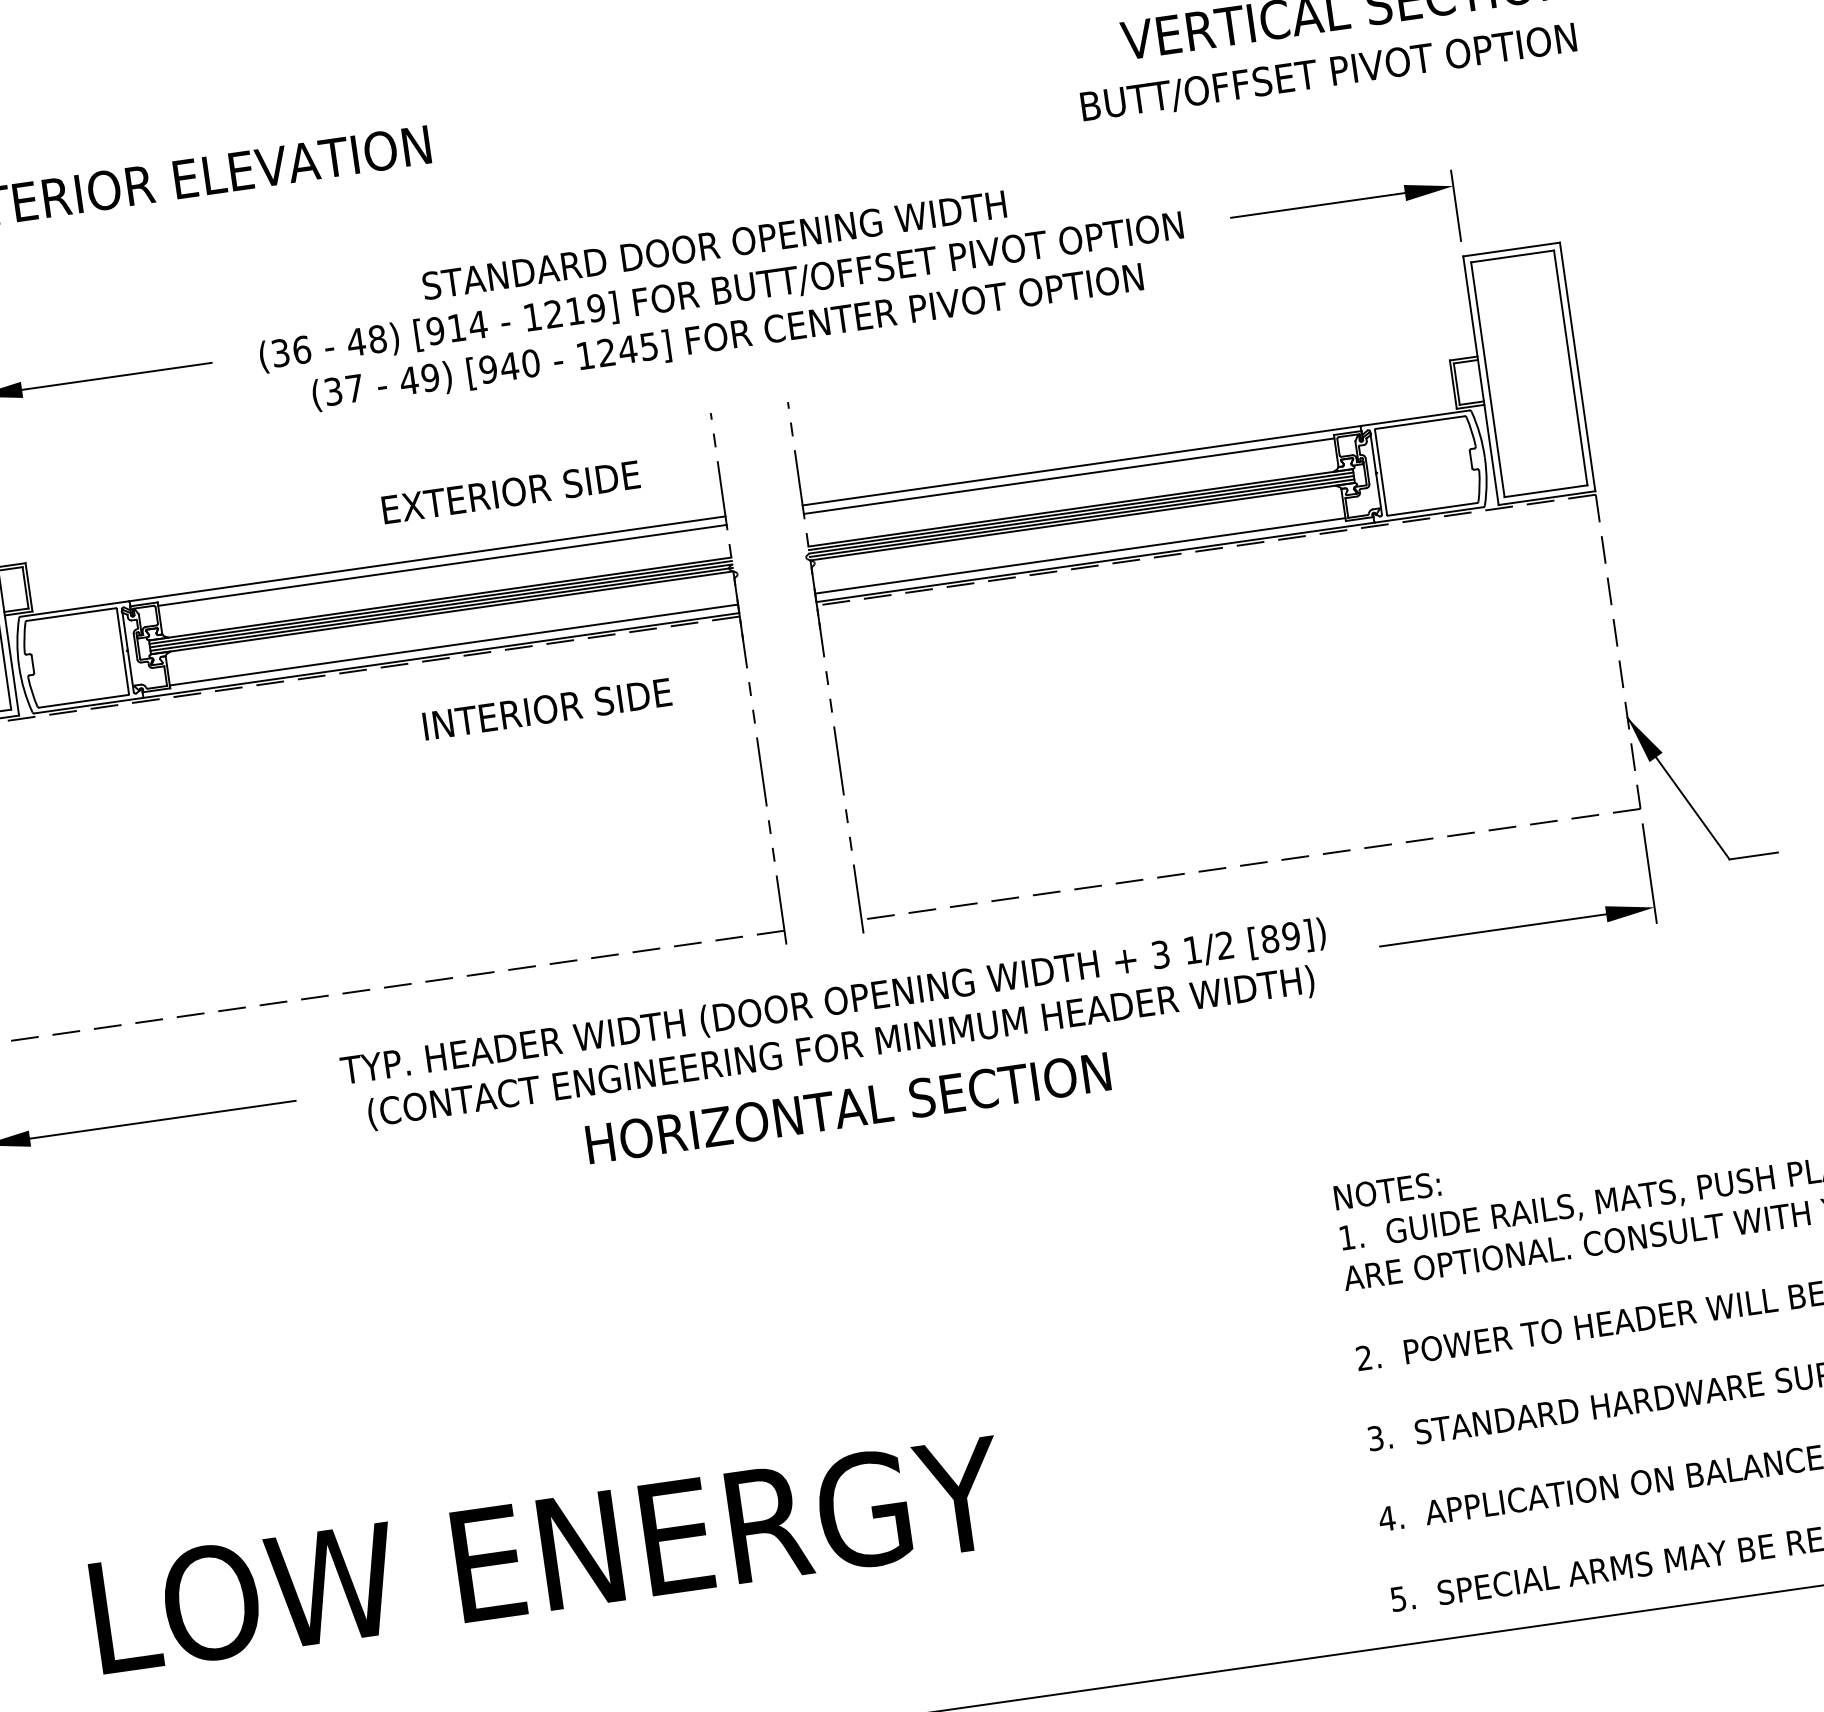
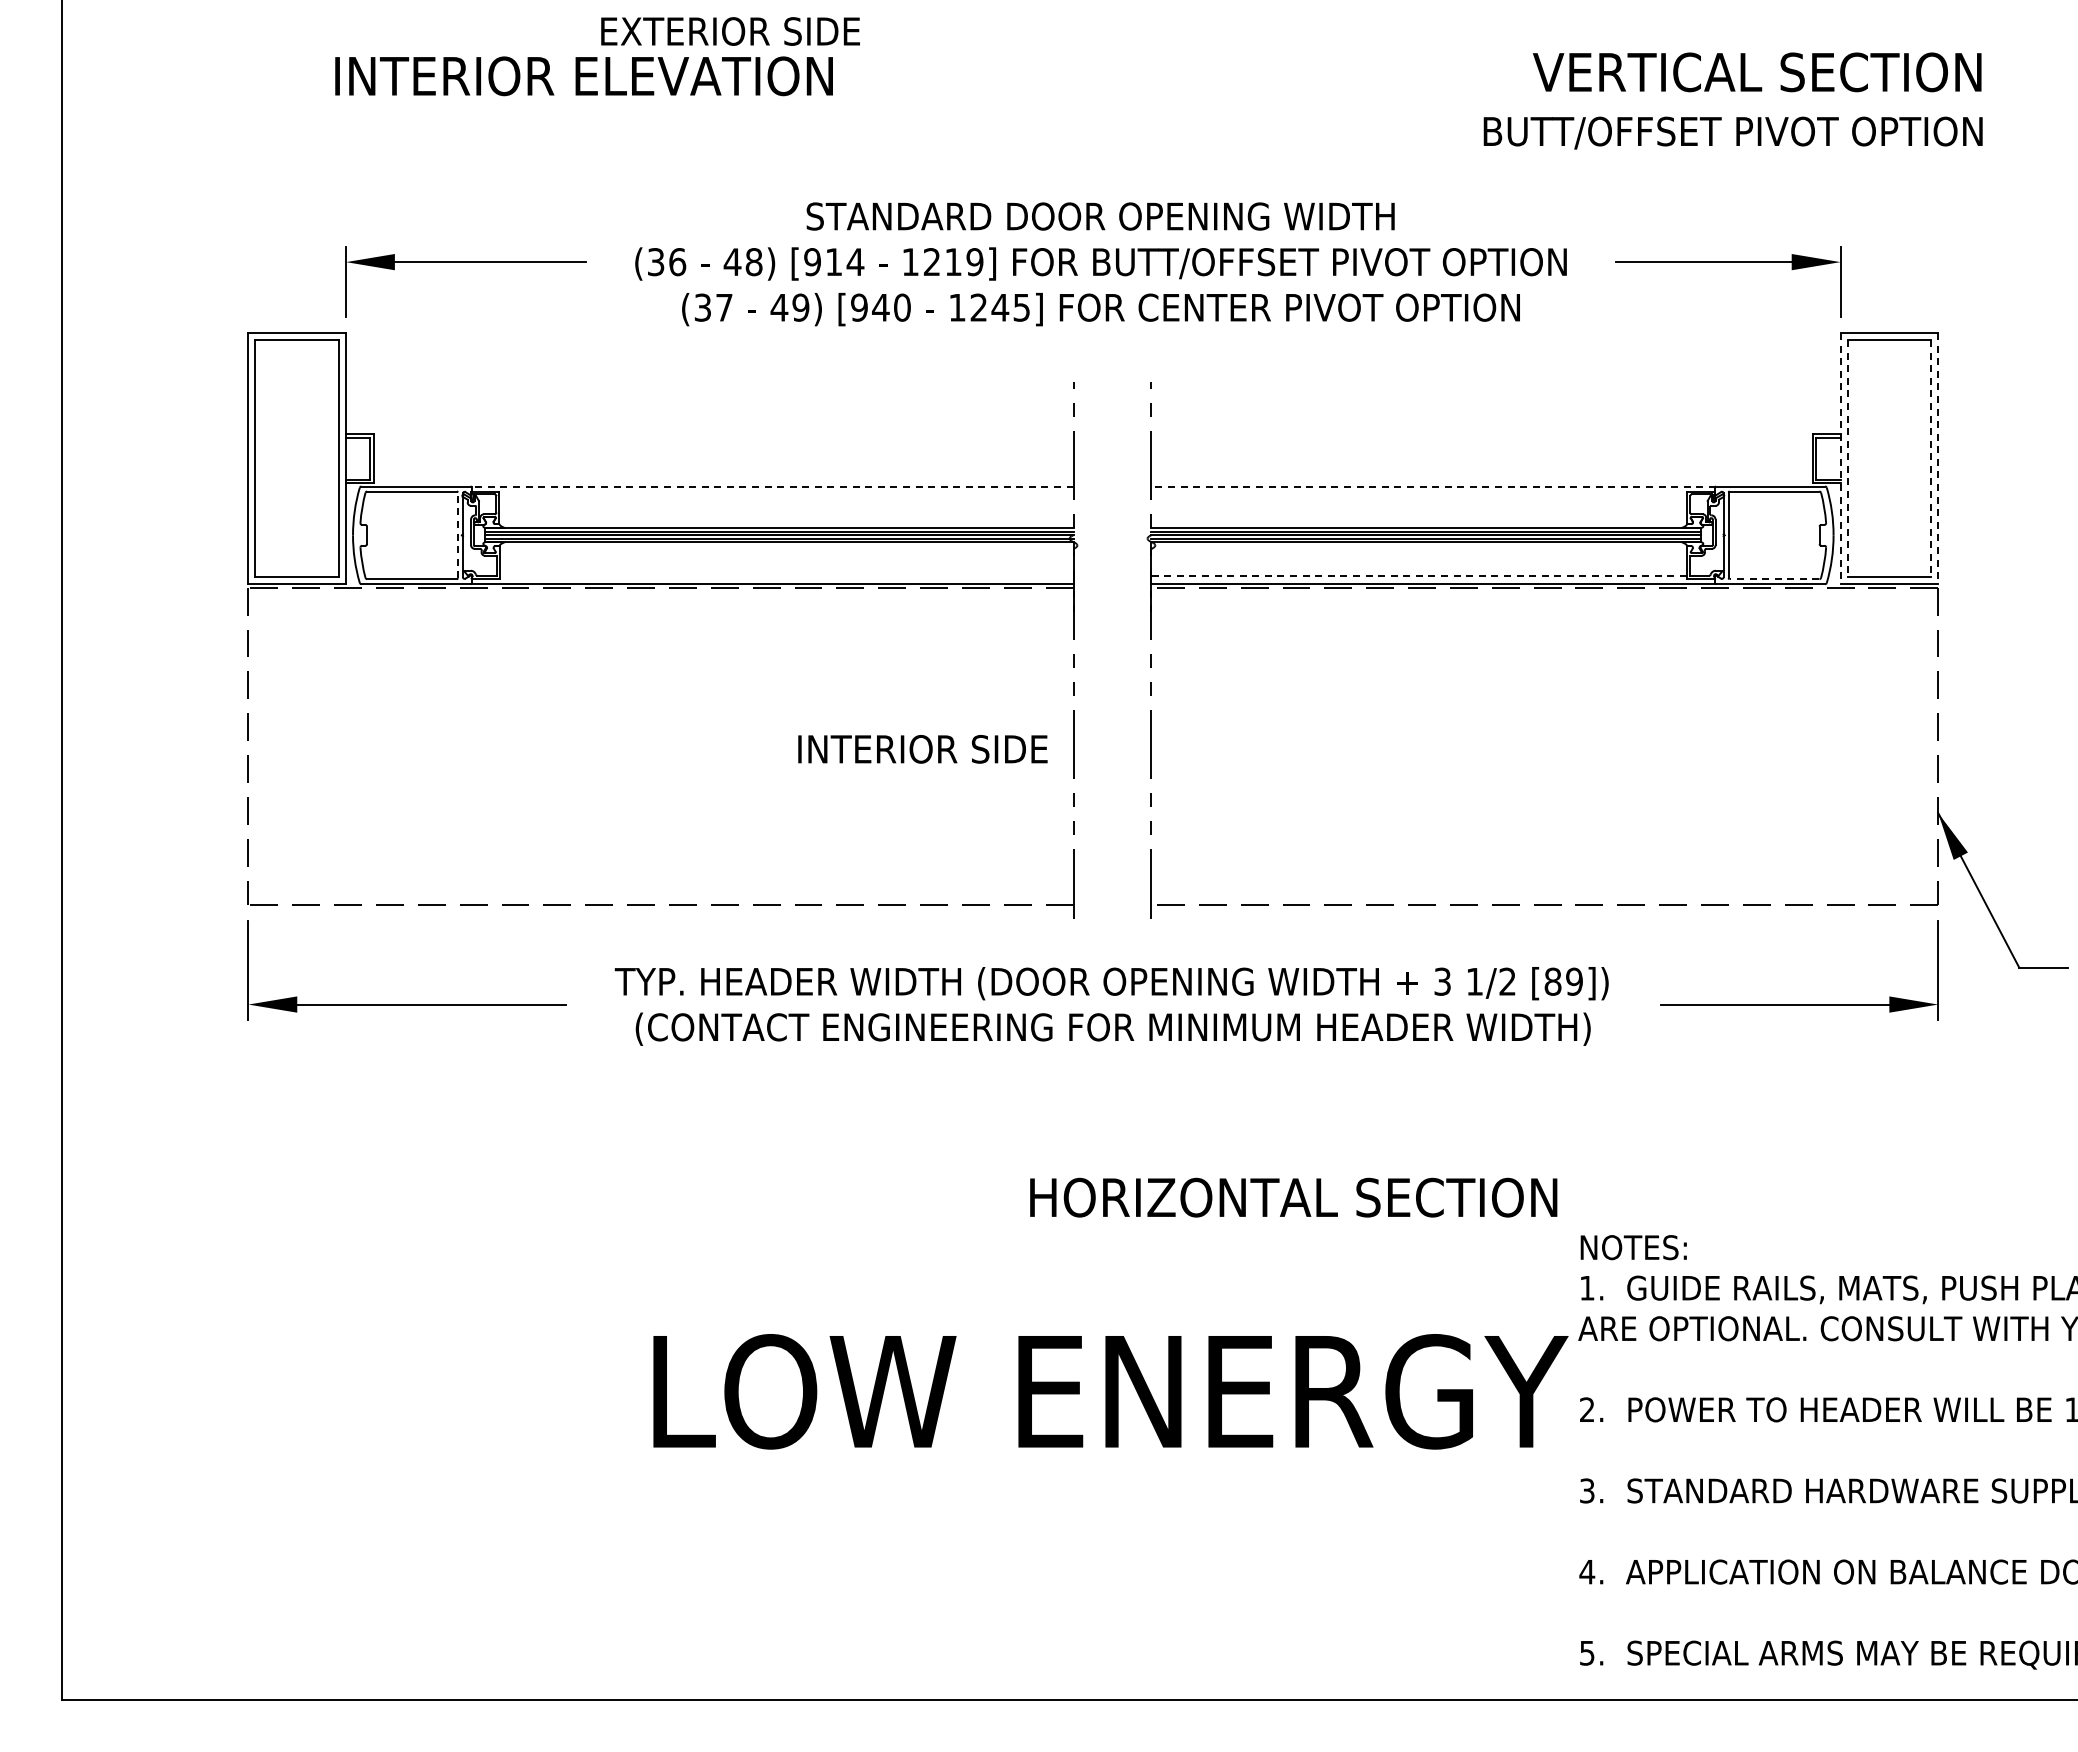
line: (1577, 366) -> (1938, 458), solid -> dashed
line: (1571, 367) -> (1931, 458), solid -> dashed
line: (1487, 379) -> (1847, 458), solid -> dashed
line: (1480, 380) -> (1840, 458), solid -> dashed
line: (1081, 465) -> (1433, 486), solid -> dashed
line: (1069, 476) -> (1419, 495), removed
text: (510, 492) -> (730, 31), moved
line: (1432, 509) -> (1774, 579), solid -> dashed
line: (1080, 555) -> (1419, 575), solid -> dashed
line: (426, 558) -> (771, 486), solid -> dashed
line: (442, 565) -> (786, 495), removed
line: (453, 644) -> (786, 575), removed
line: (122, 651) -> (457, 535), solid -> dashed
text: (546, 709) -> (922, 749), moved
text: (848, 1108) -> (1293, 1197), moved
text: (548, 1554) -> (1110, 1391), moved

